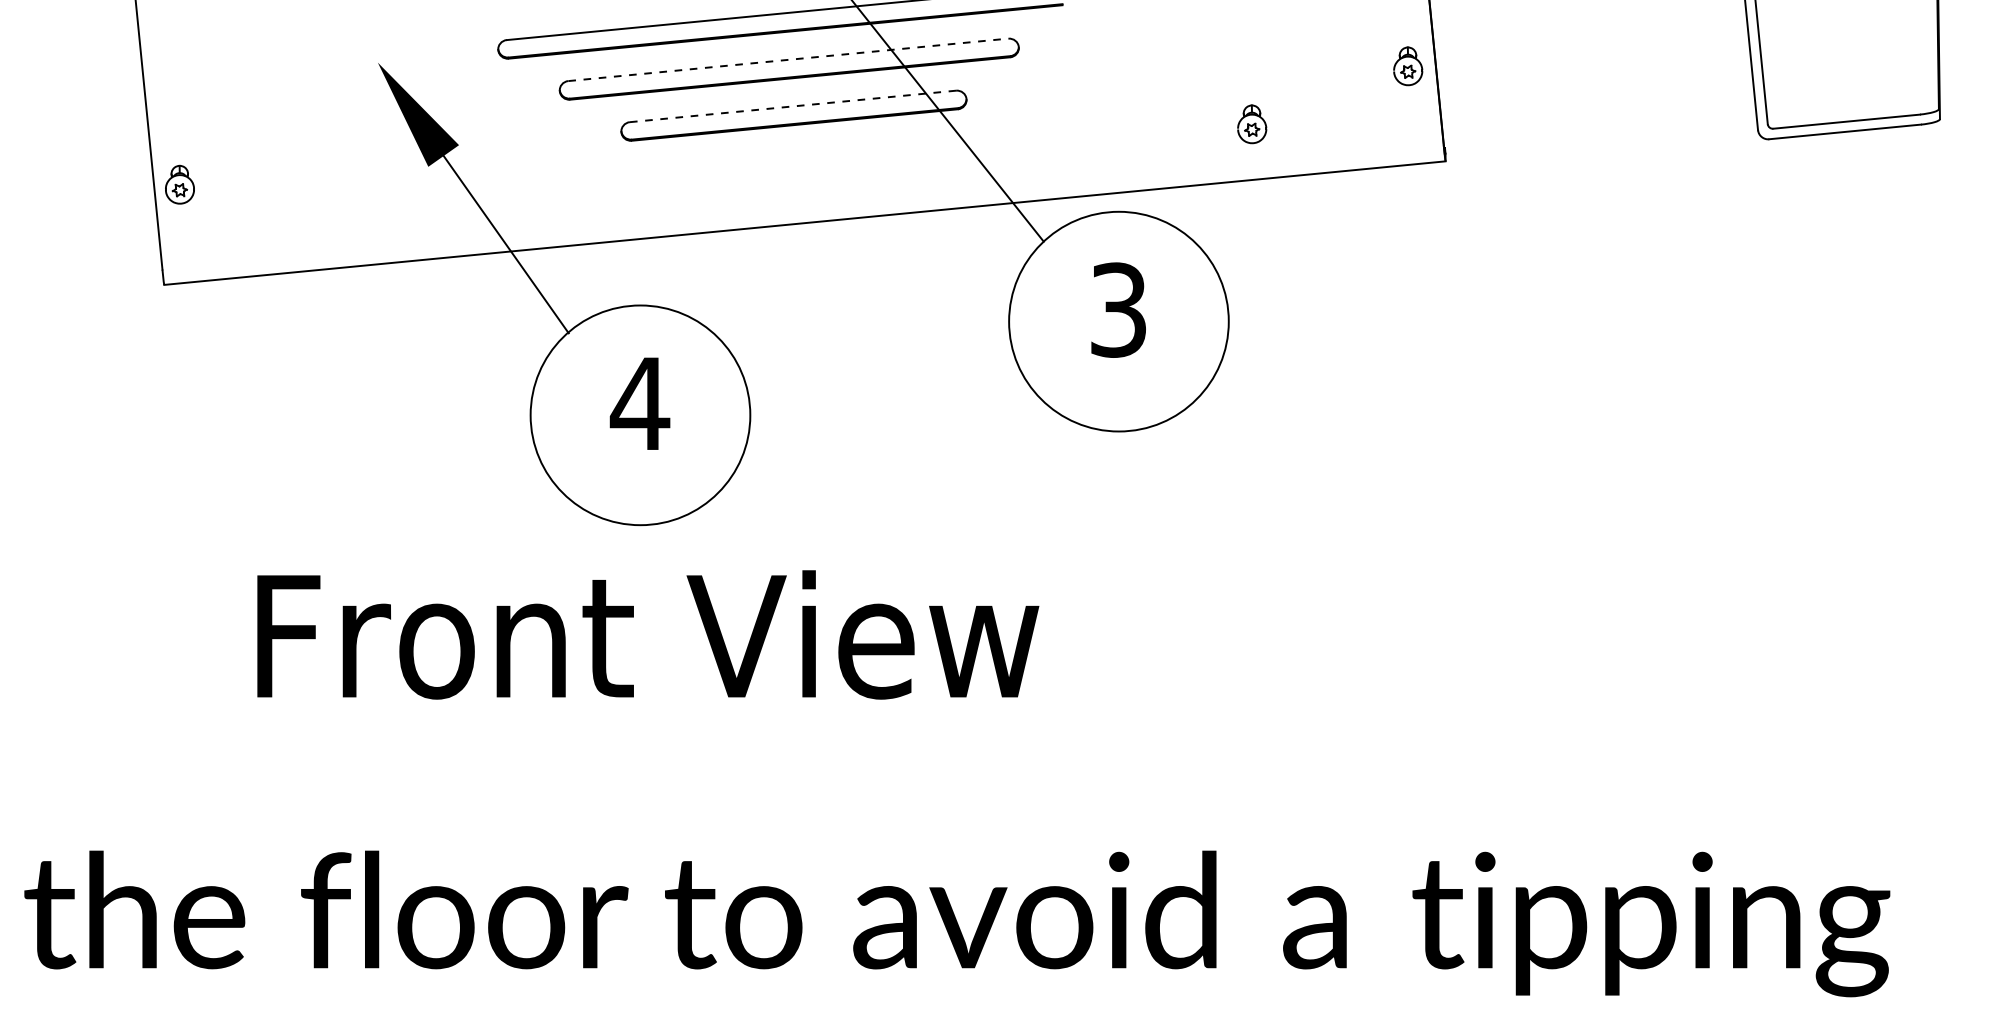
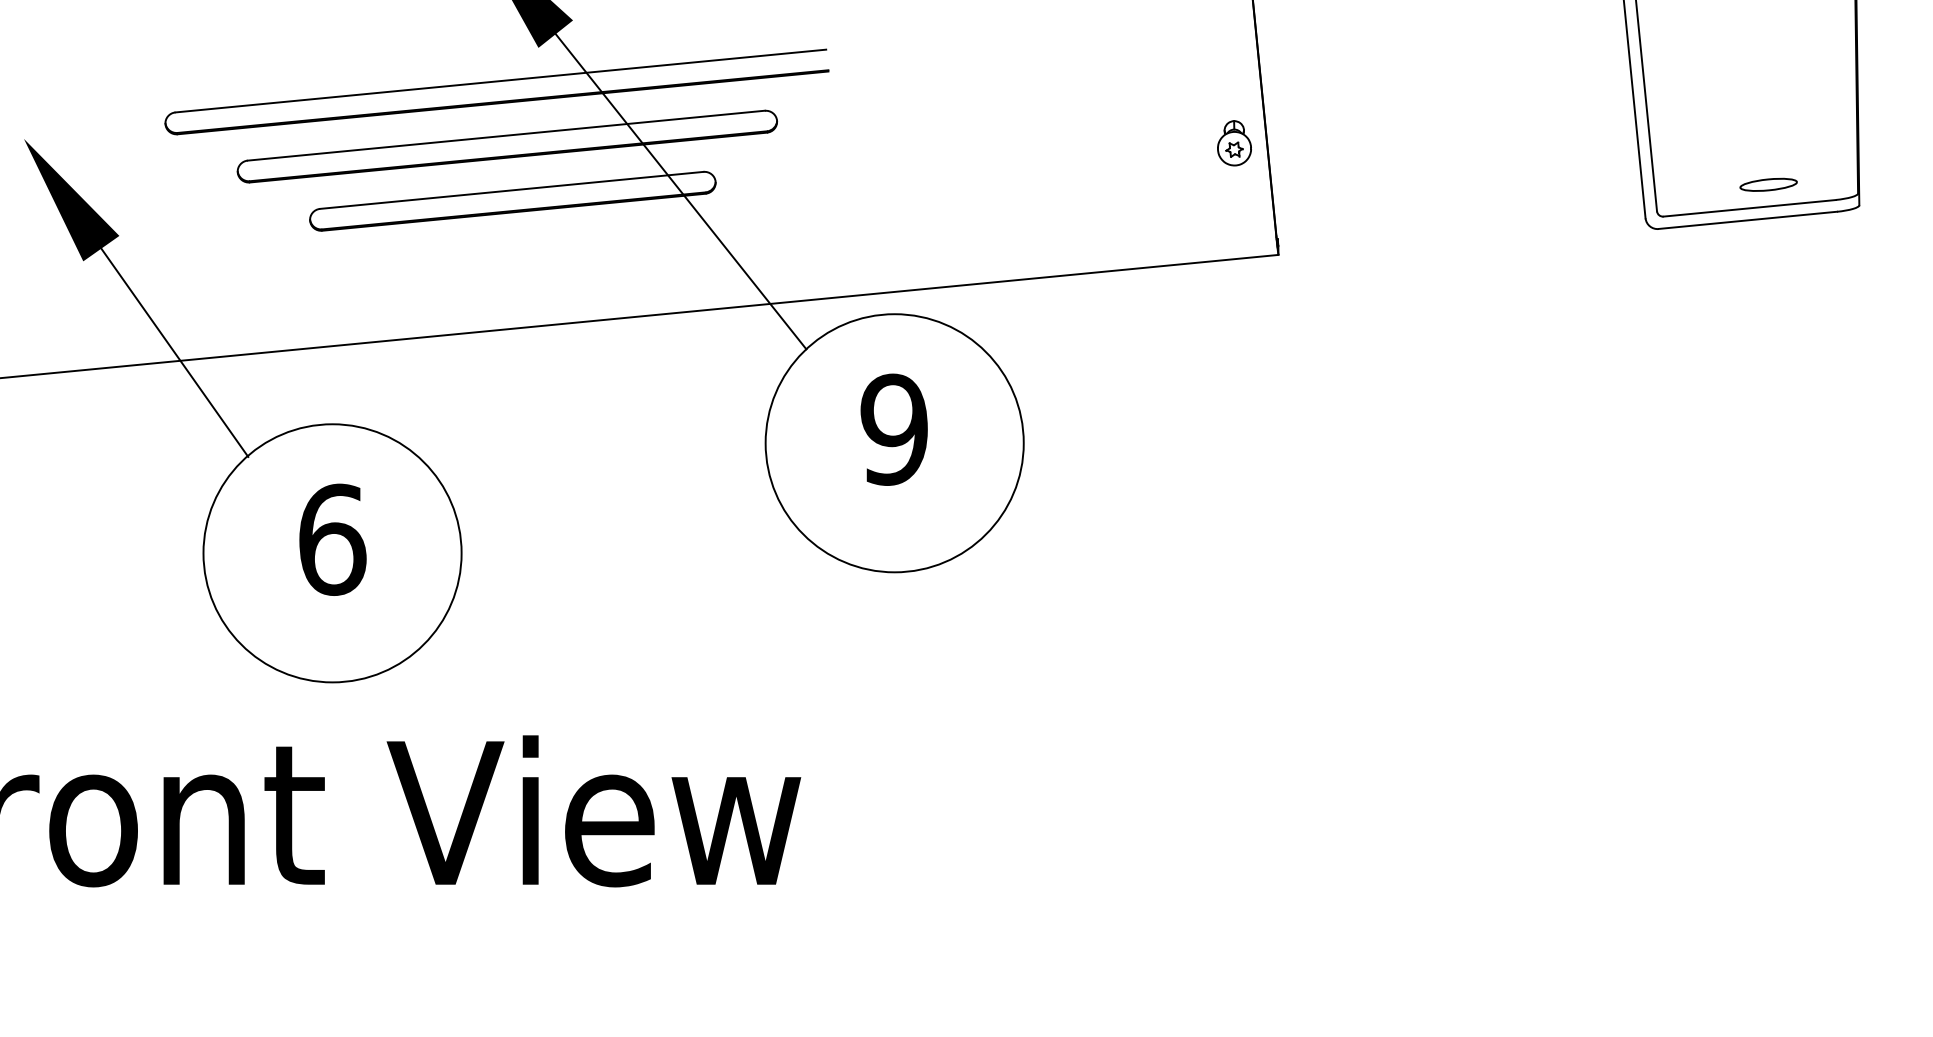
line: (788, 59) -> (506, 135), dashed -> solid
part: (1862, 101) -> (1768, 184), added
line: (793, 106) -> (512, 190), dashed -> solid
part: (1252, 124) -> (1051, 211), removed
text: (1118, 309) -> (894, 428), 3 -> 9
text: (639, 403) -> (331, 539), 4 -> 6

